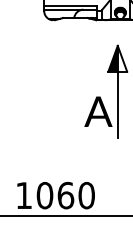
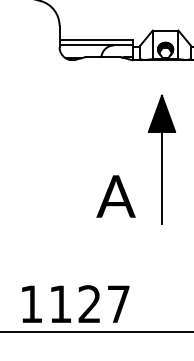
fill: (122, 58) -> (168, 113), added
text: (98, 111) -> (115, 196), moved
text: (65, 195) -> (89, 304), 1060 -> 1127

